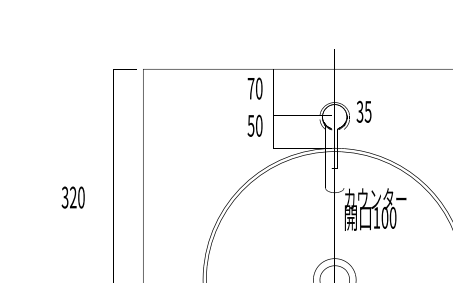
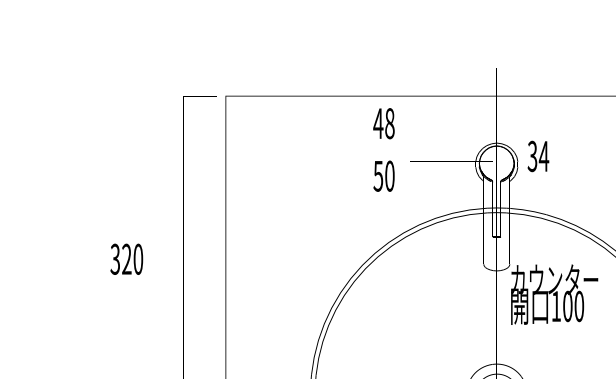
text: (254, 88) -> (383, 123), 70 -> 48
text: (367, 111) -> (543, 155), 35 -> 34
text: (72, 197) -> (125, 259), moved

